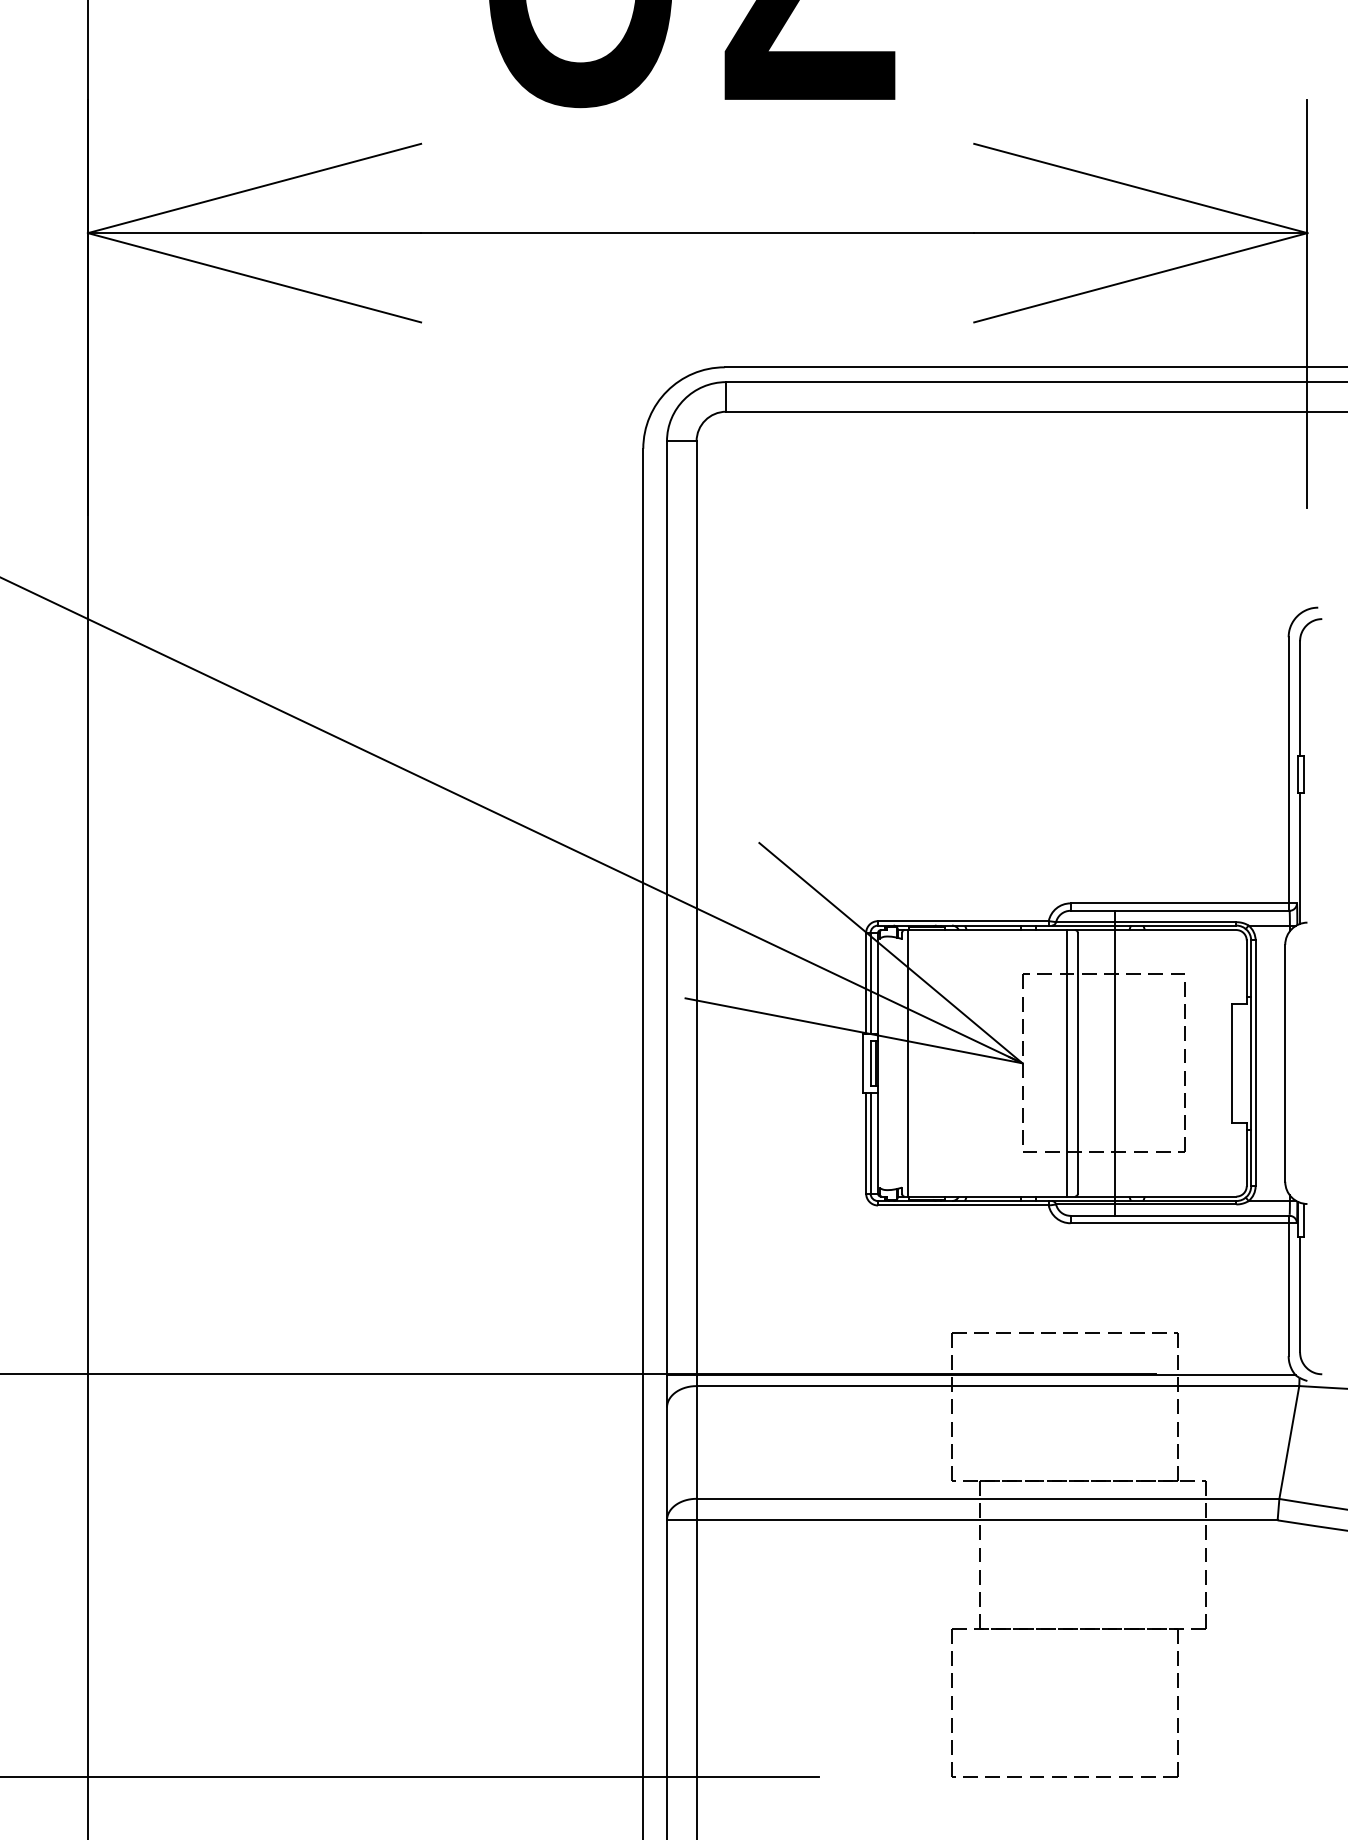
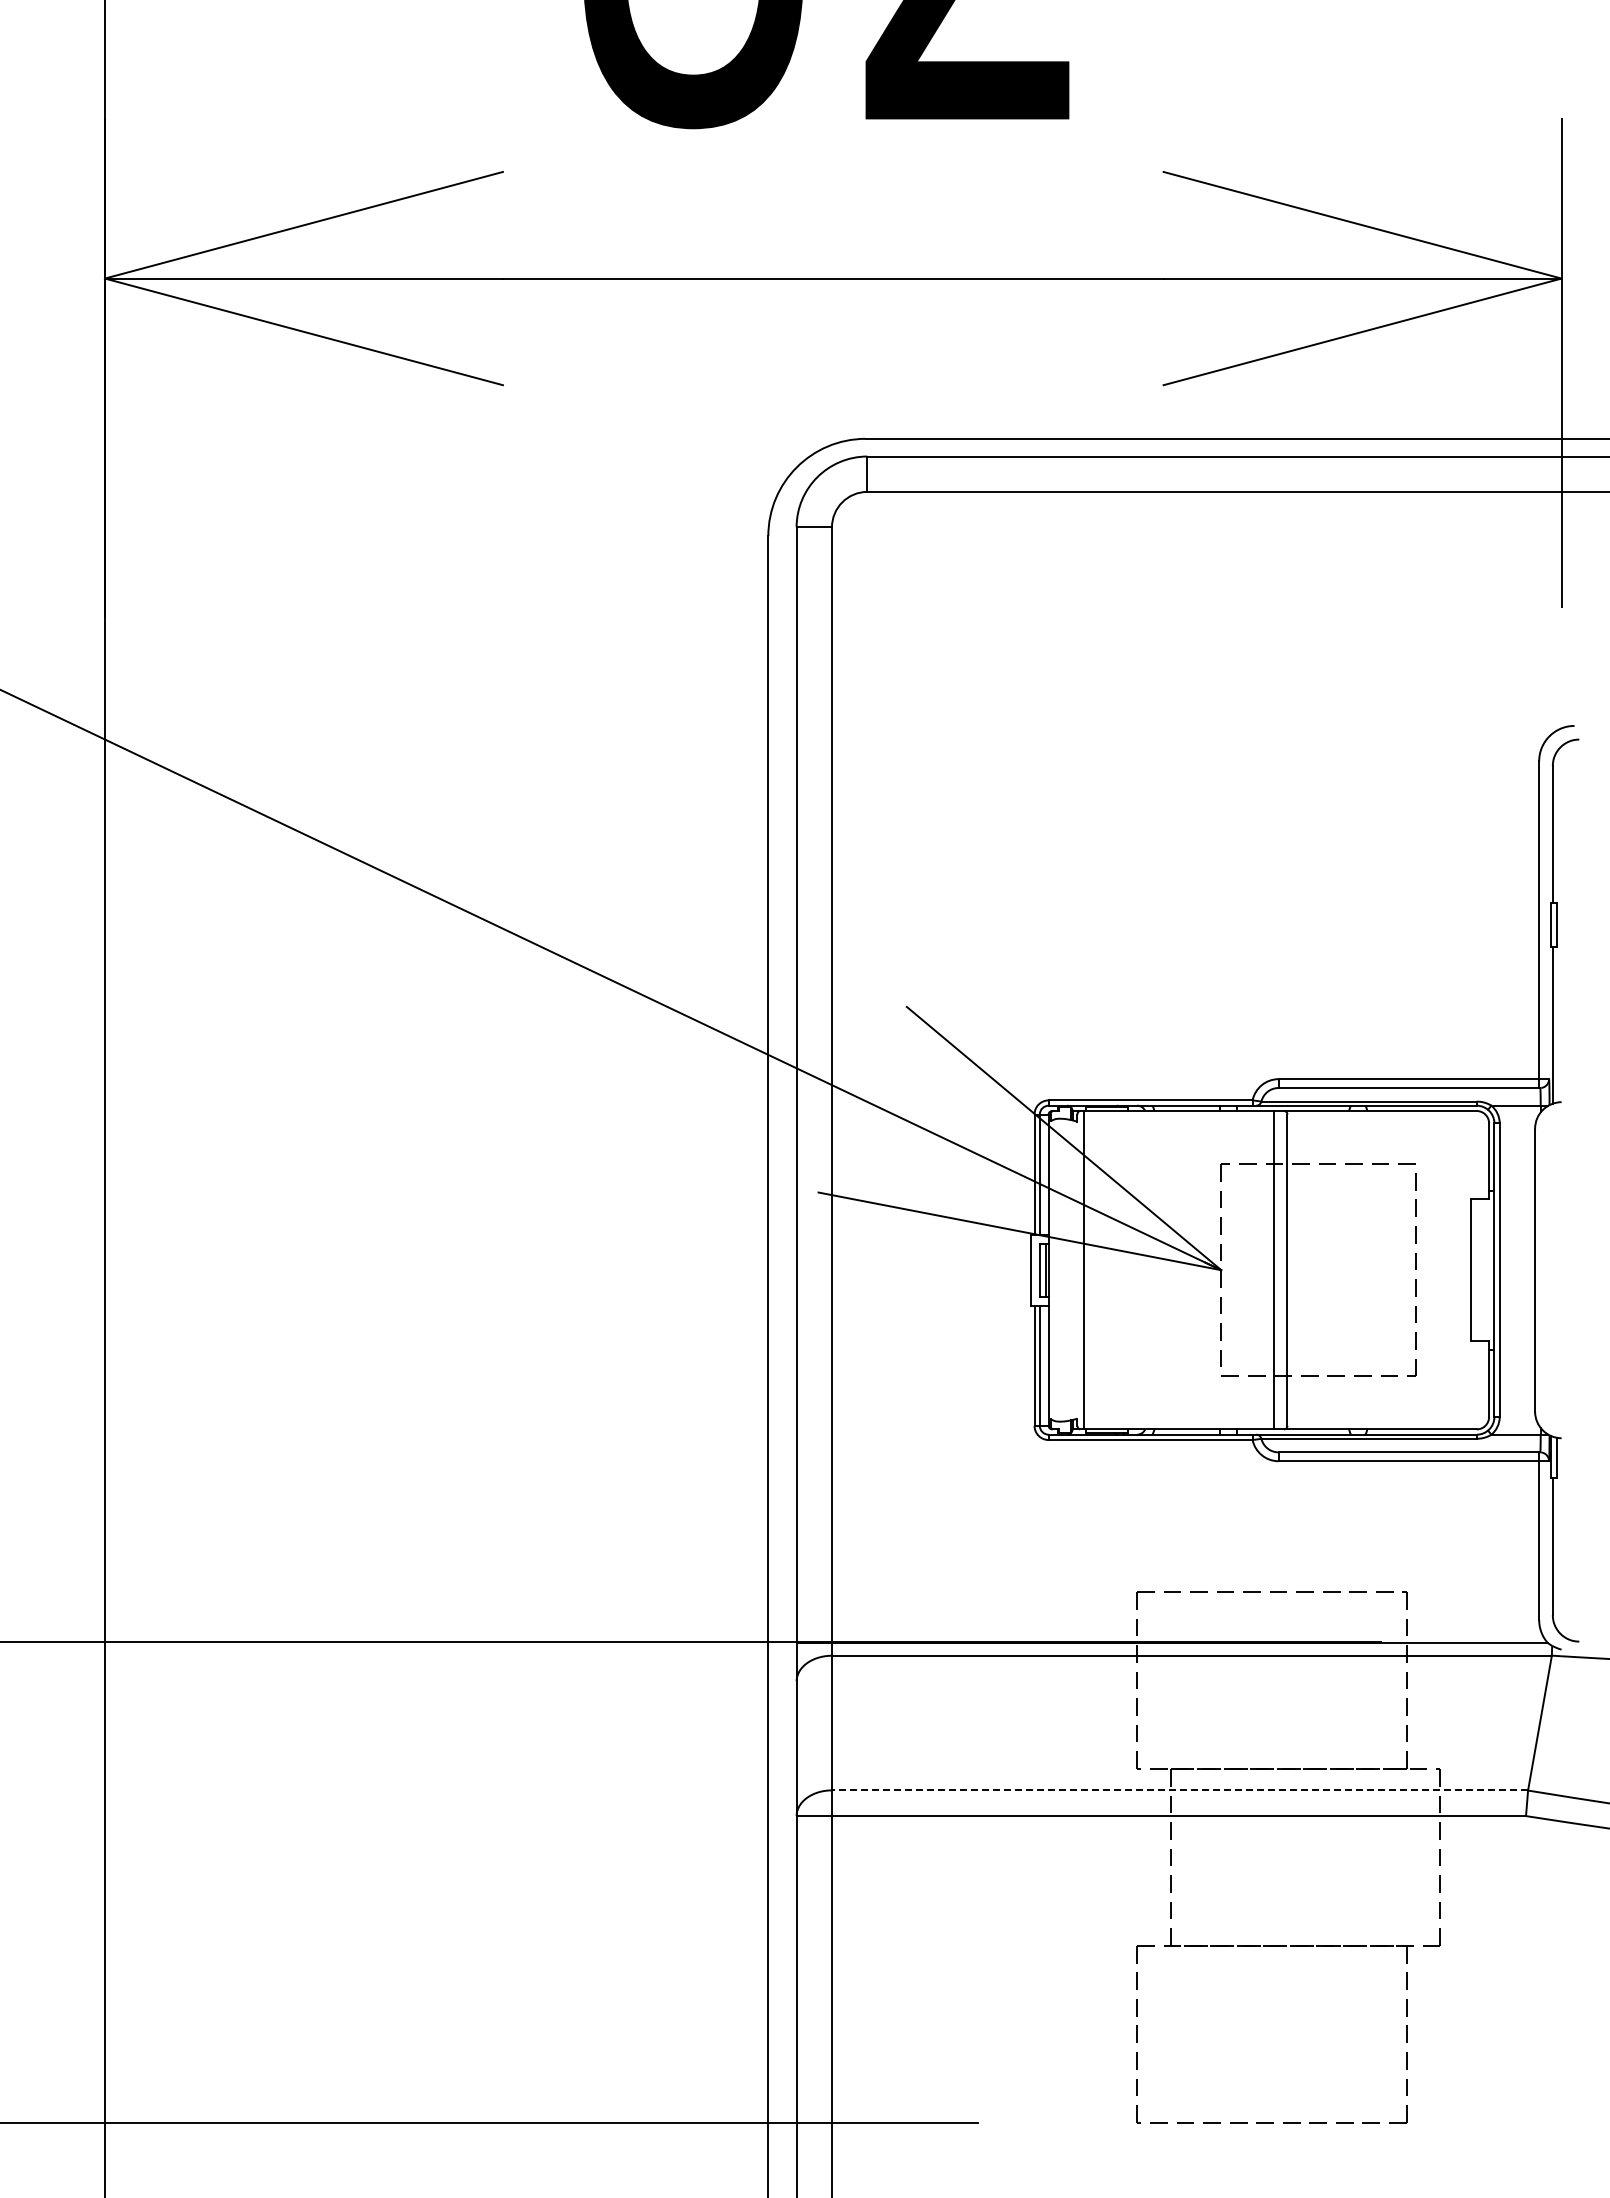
line: (1114, 1063) -> (1331, 1270), removed
line: (987, 1498) -> (1179, 1790), solid -> dashed

